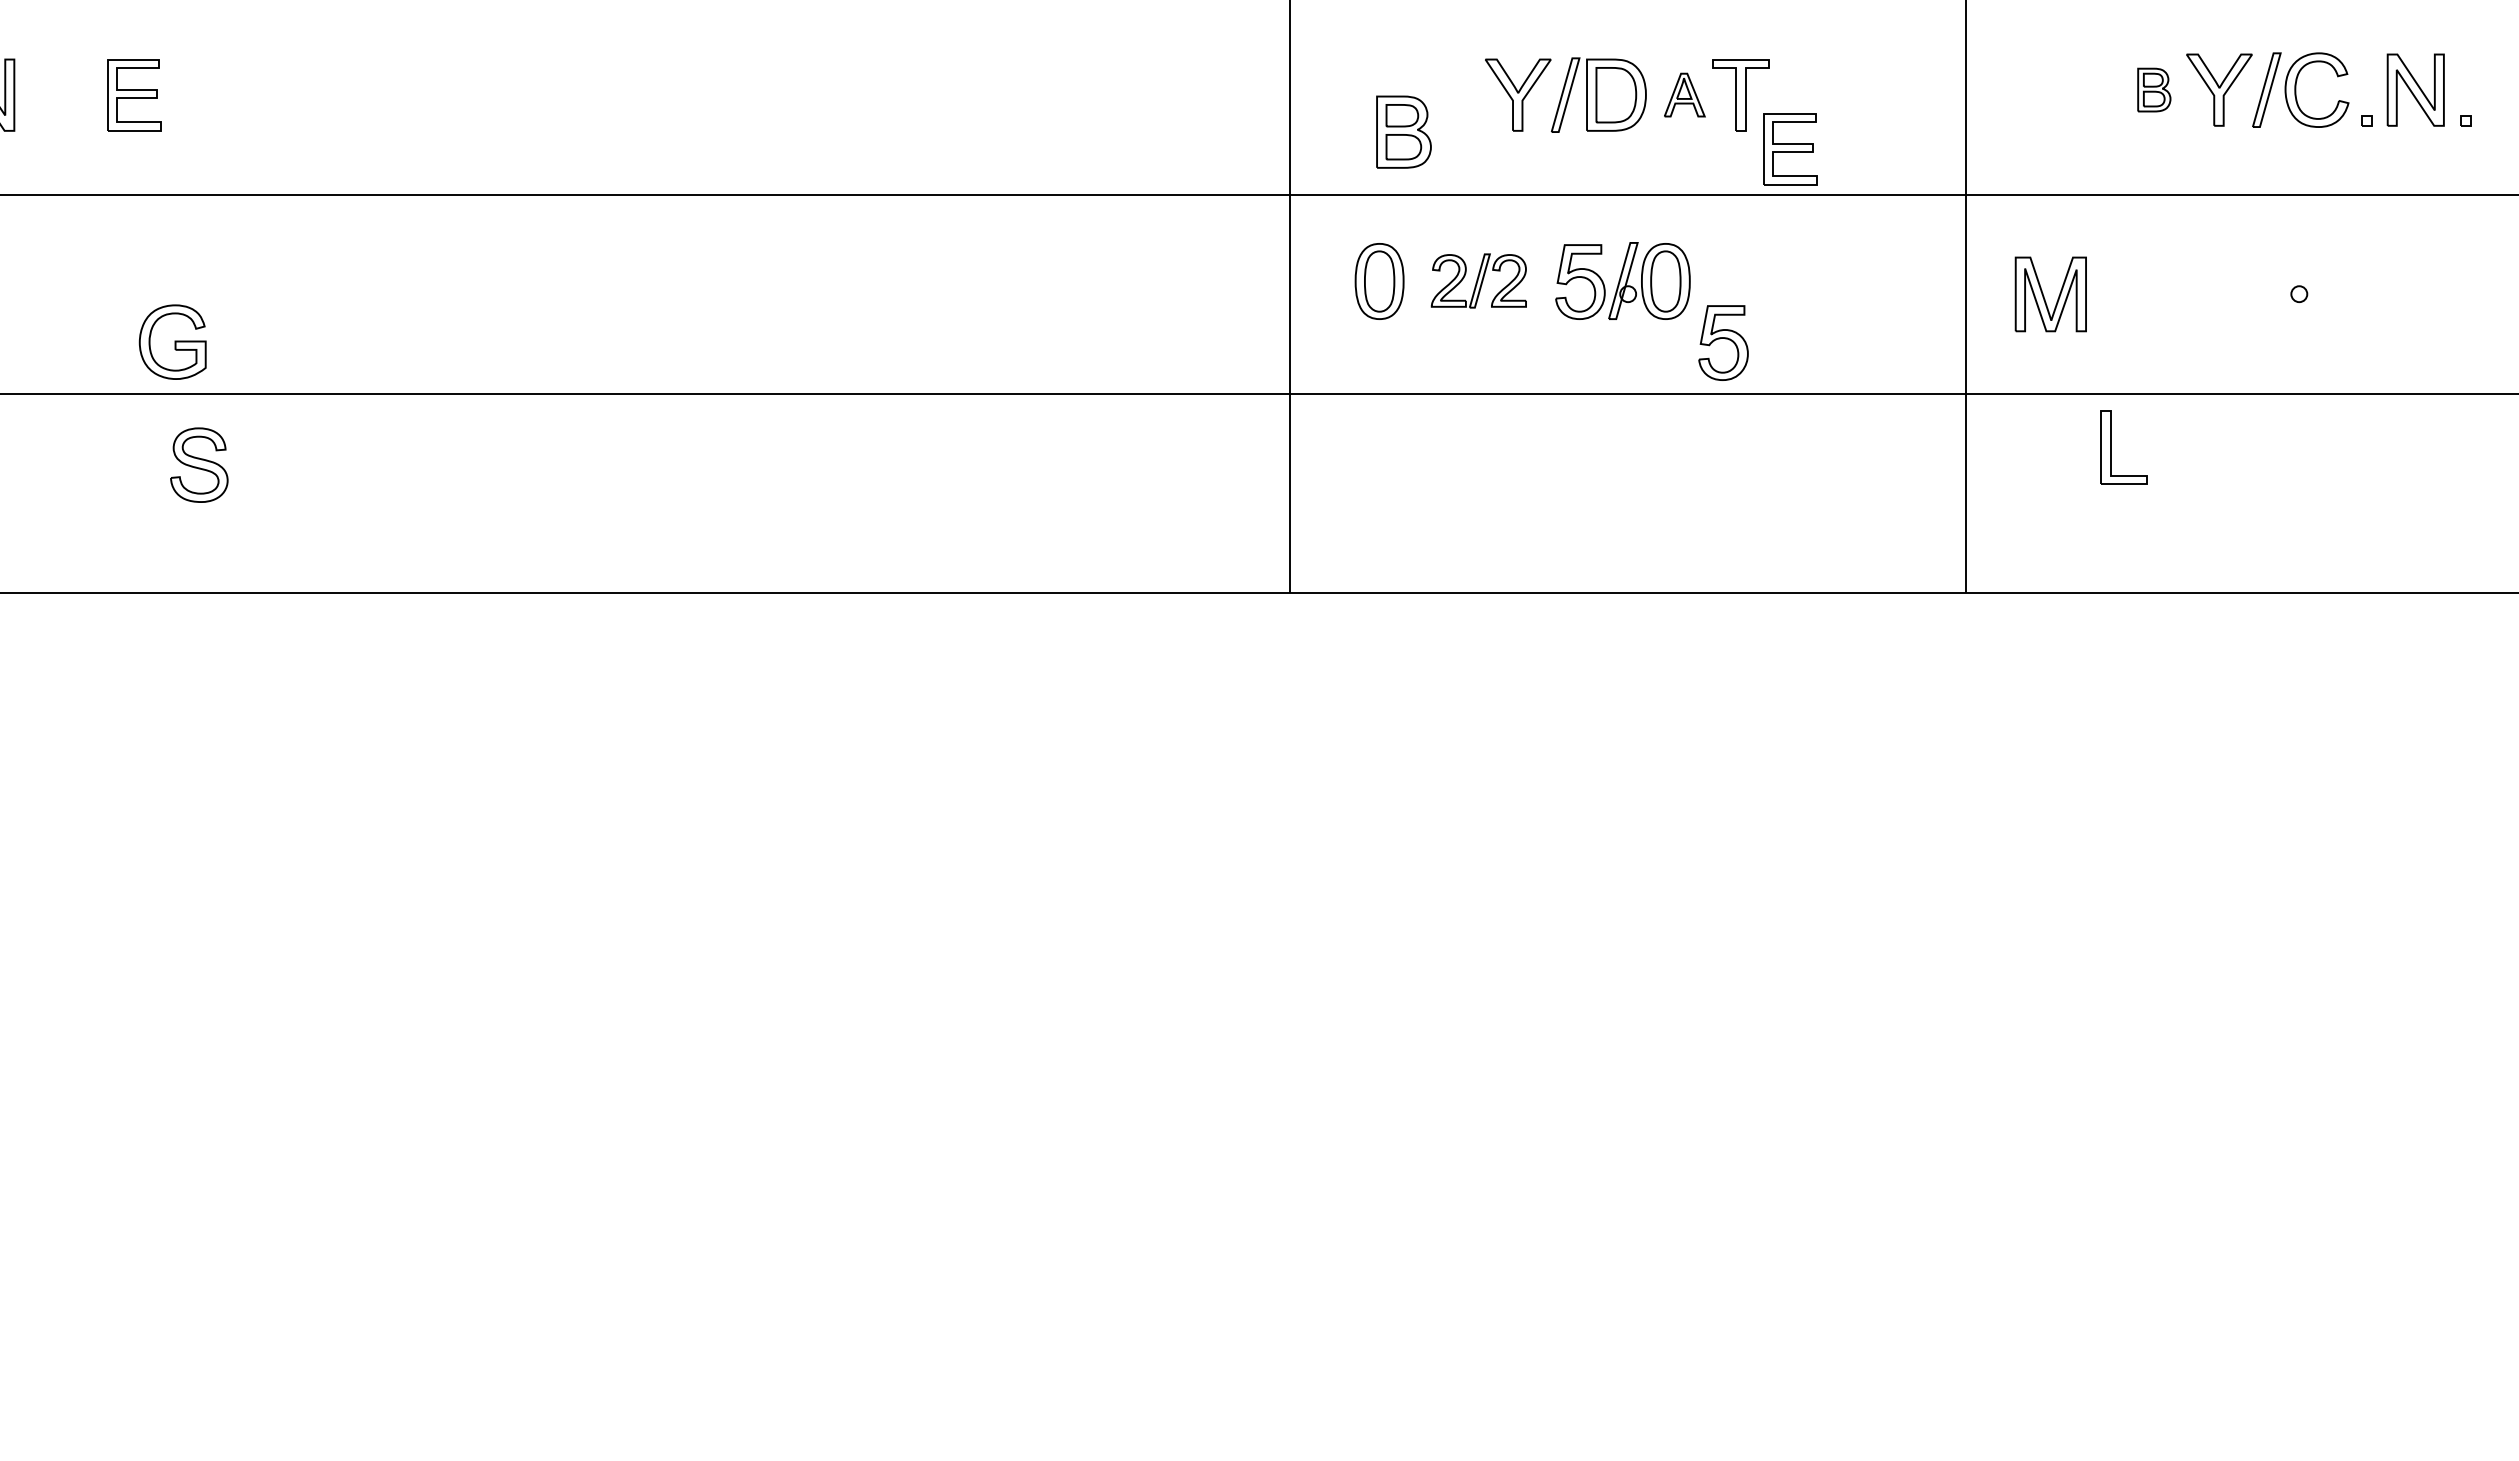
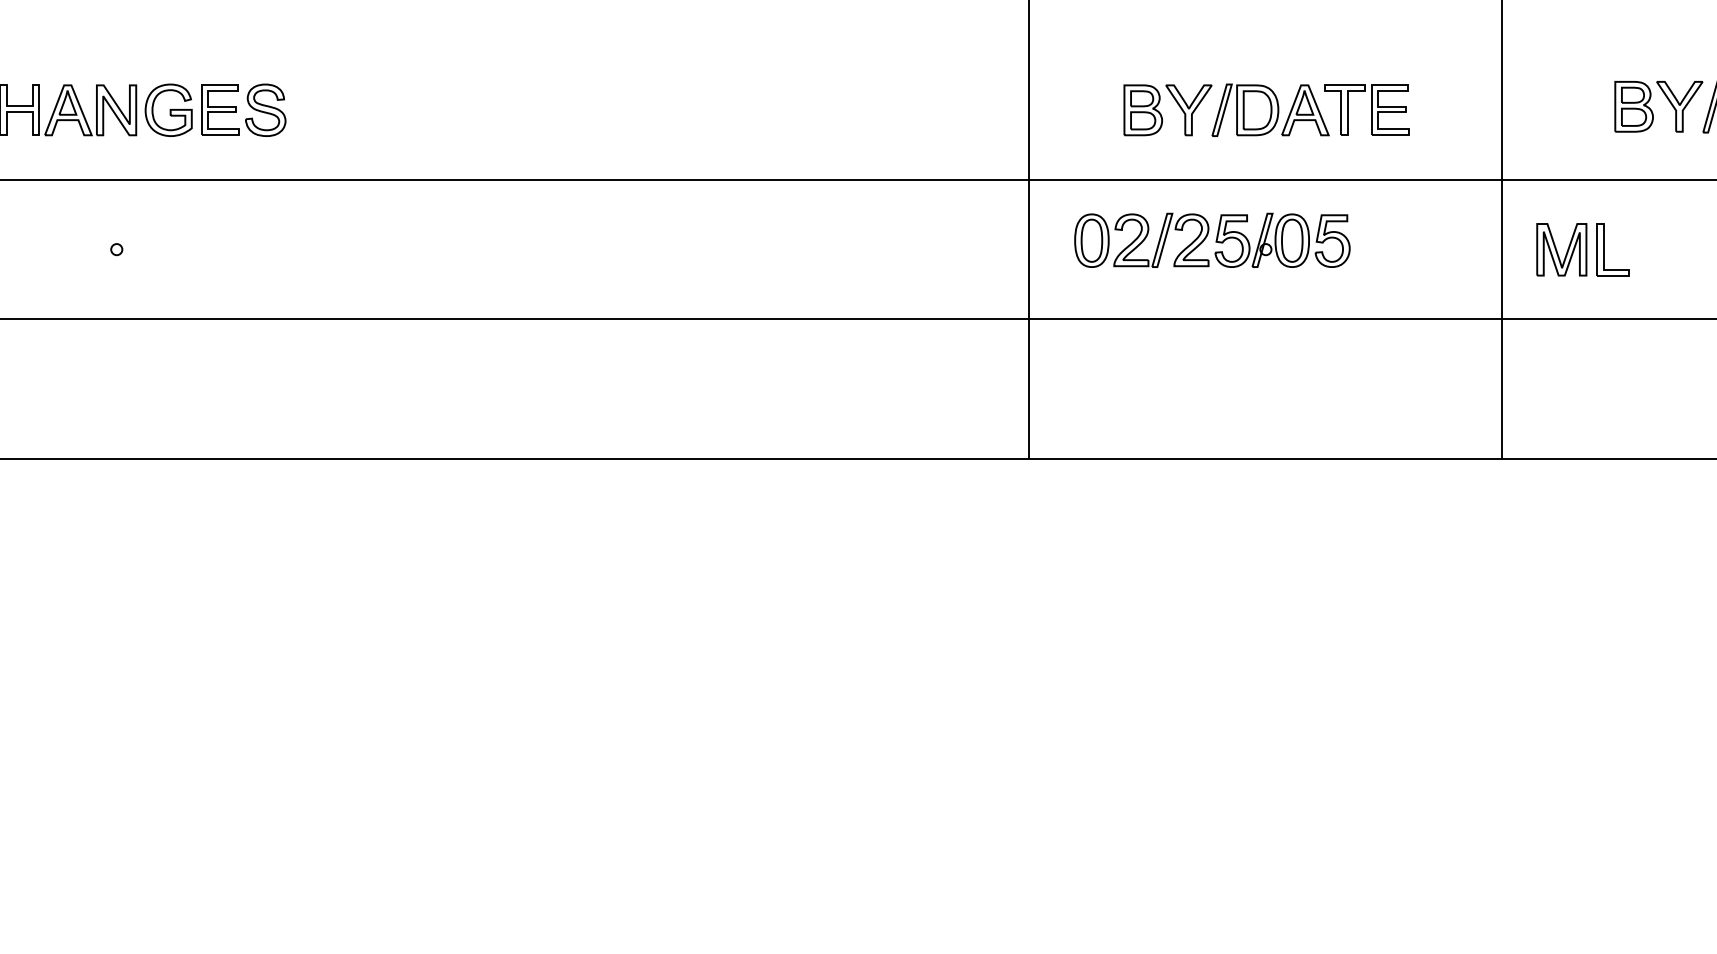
part: (2154, 89) -> (1634, 106), size x1.67
part: (1684, 94) -> (1305, 109), size x1.67
part: (1403, 131) -> (1142, 109), moved
part: (1790, 149) -> (1390, 110), moved
part: (1478, 280) -> (1161, 240), size x1.43
part: (172, 341) -> (168, 109), moved
part: (1723, 342) -> (1332, 240), moved
part: (2111, 447) -> (1604, 249), moved
part: (199, 464) -> (265, 109), moved

